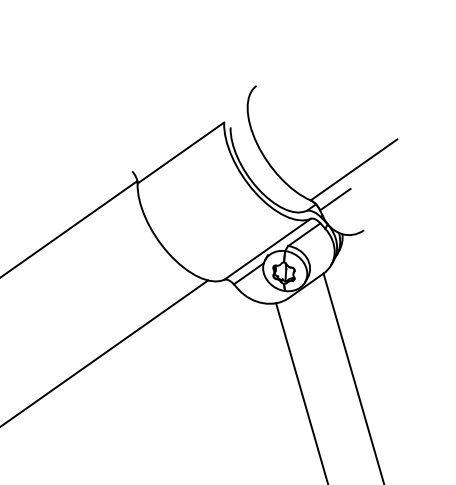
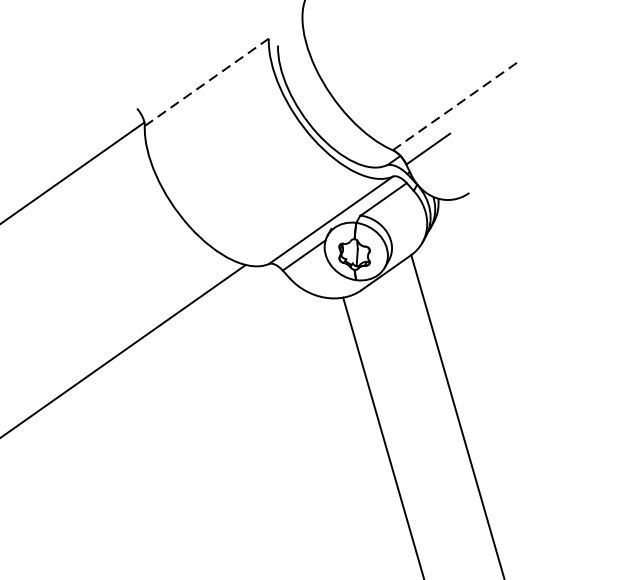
line: (180, 153) -> (206, 83), solid -> dashed
line: (354, 169) -> (455, 105), solid -> dashed

